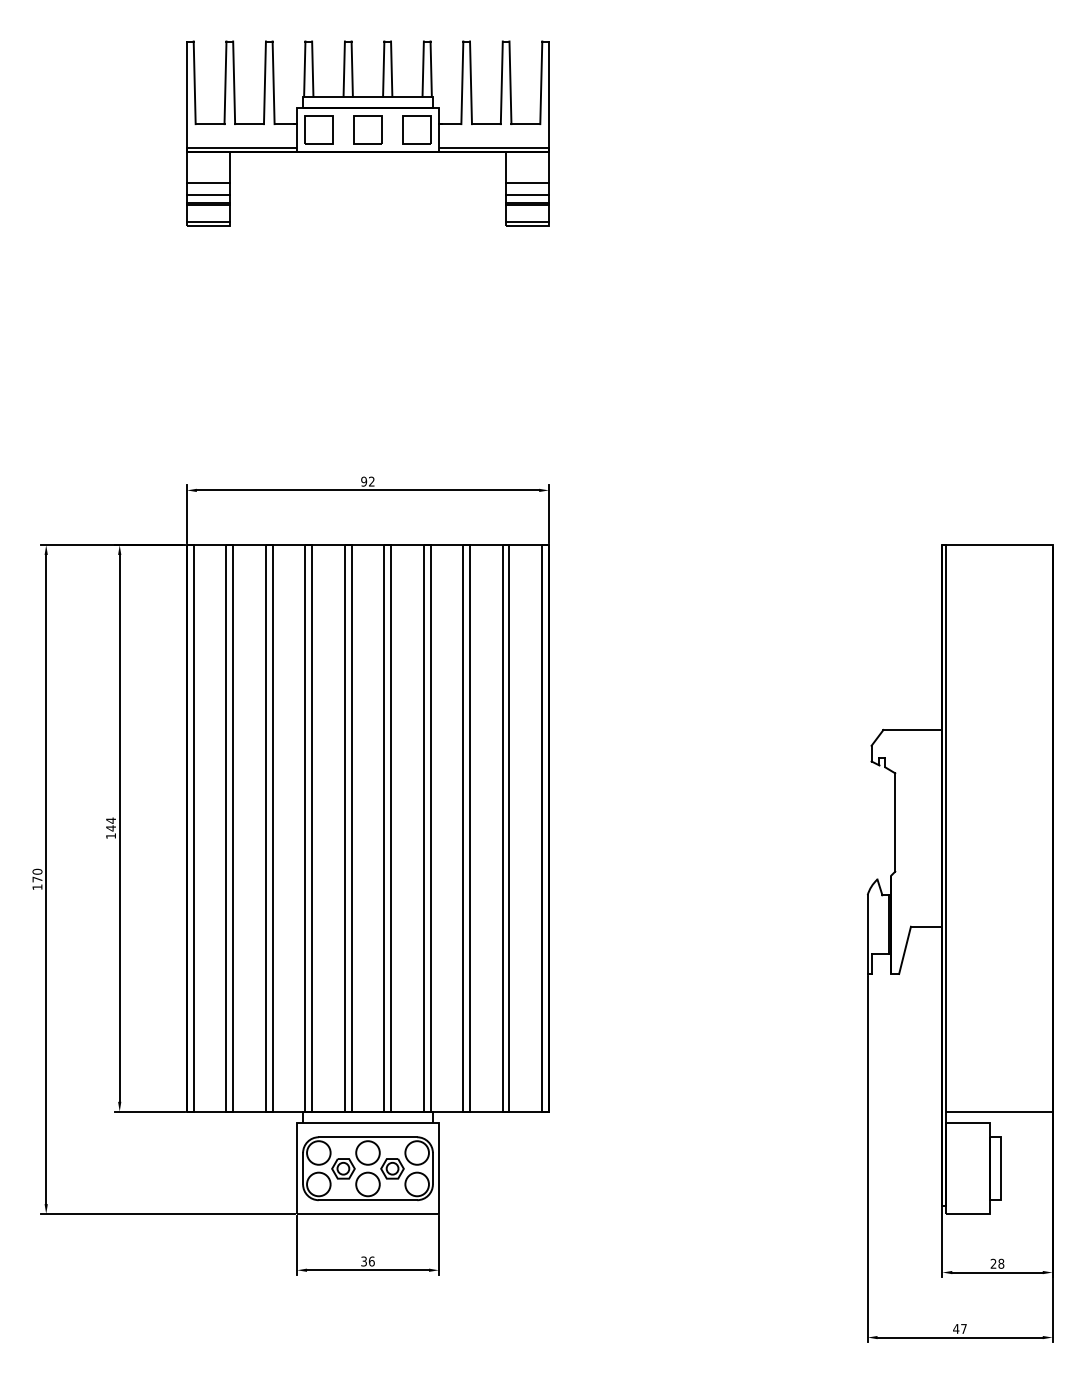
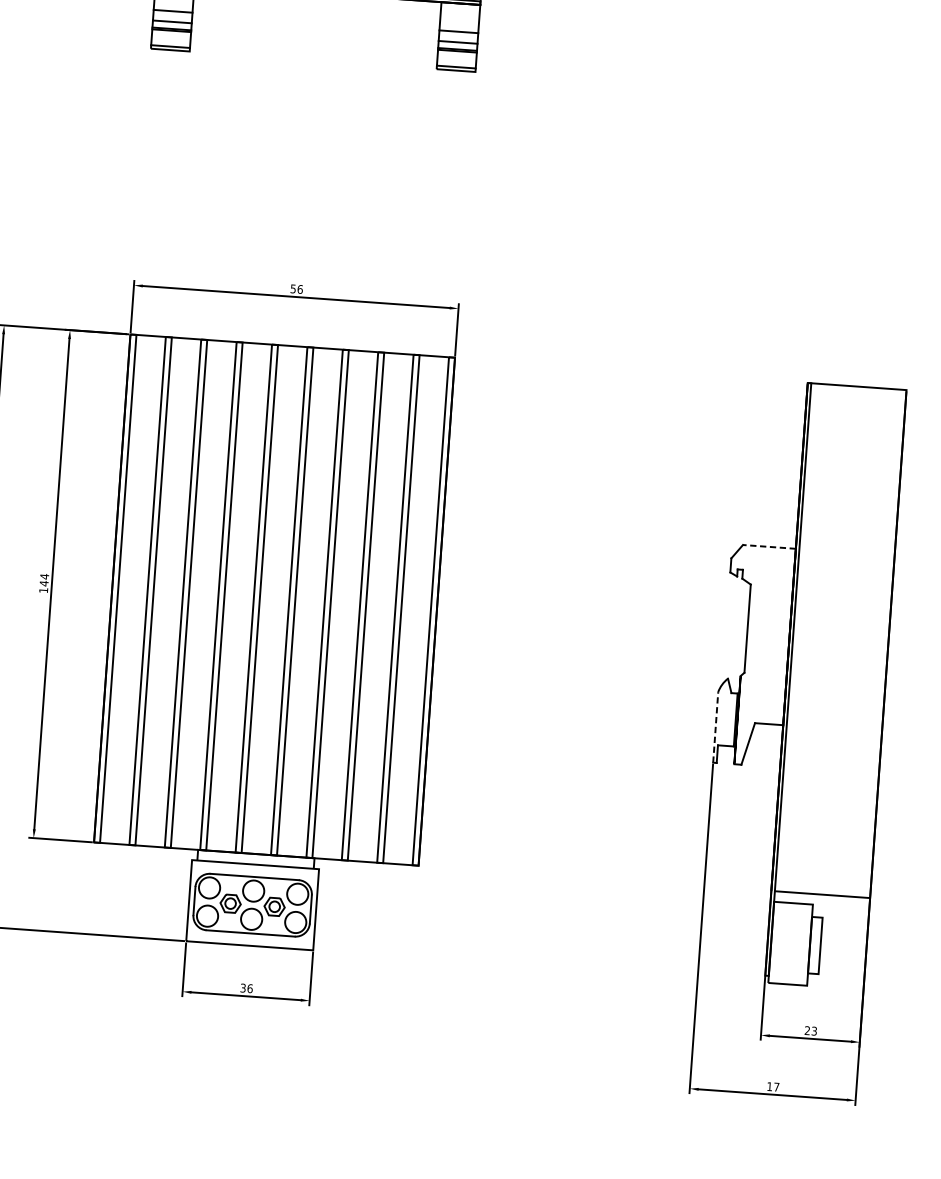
text: (367, 481) -> (296, 289), 92 -> 56
line: (912, 730) -> (769, 547), solid -> dashed
line: (867, 934) -> (715, 727), solid -> dashed
text: (1001, 1263) -> (814, 1030), 28 -> 23
text: (956, 1328) -> (770, 1086), 47 -> 17

